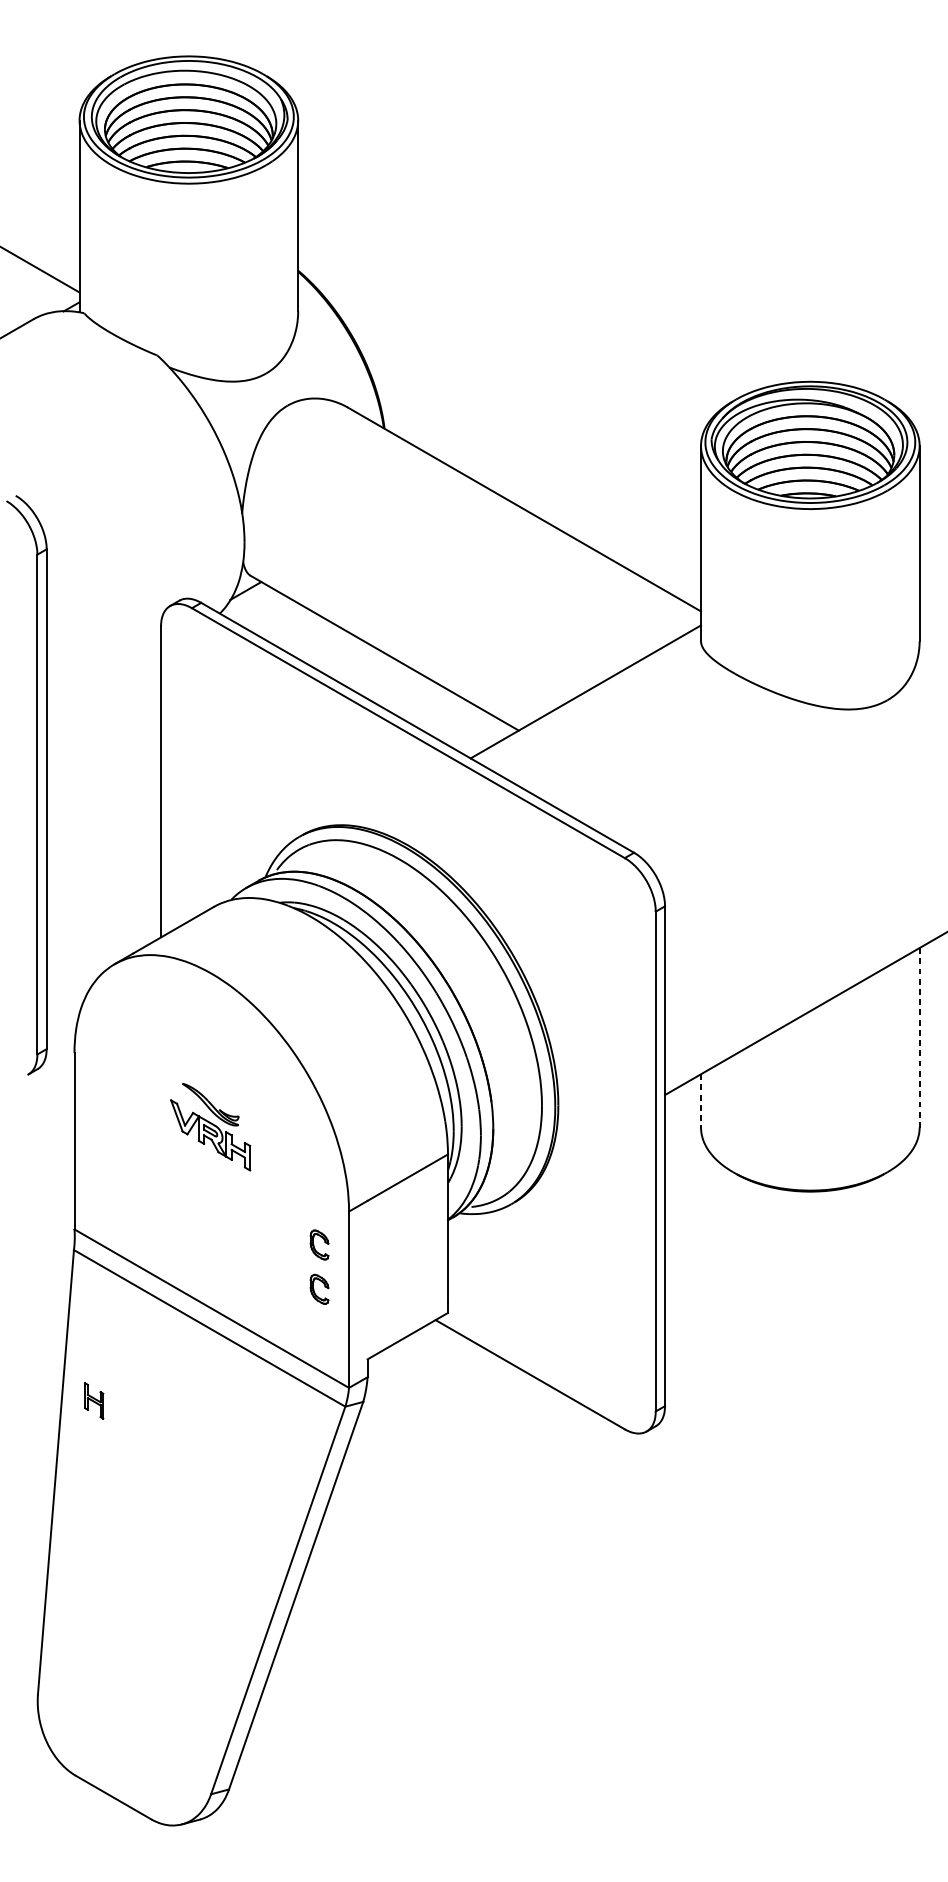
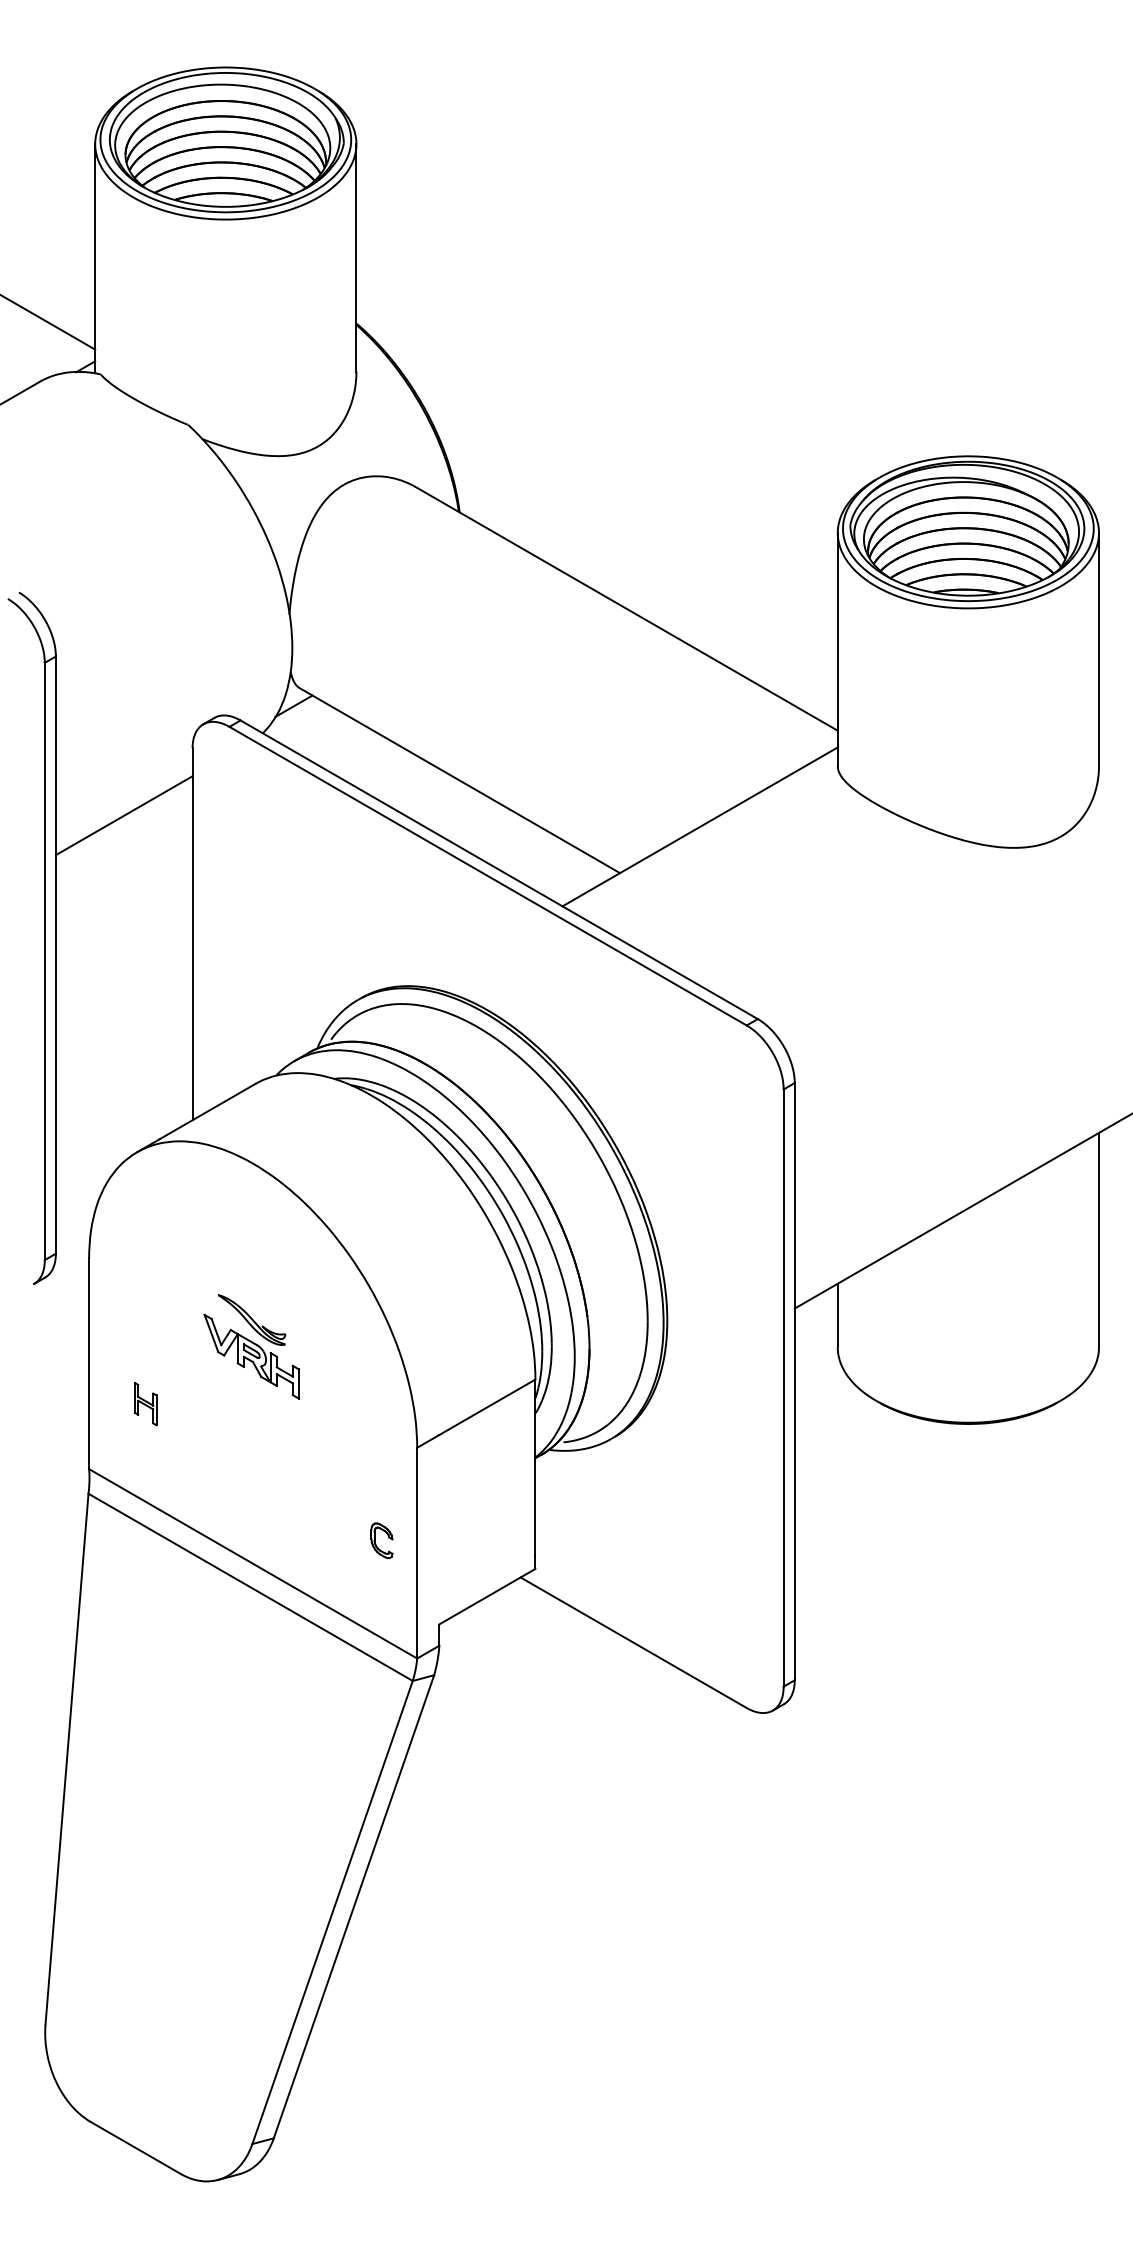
line: (103, 682) -> (123, 815), added
line: (920, 1038) -> (1099, 1240), dashed -> solid
line: (700, 1100) -> (837, 1315), dashed -> solid
part: (319, 1244) -> (381, 1487), removed
part: (94, 1400) -> (145, 1403), moved

